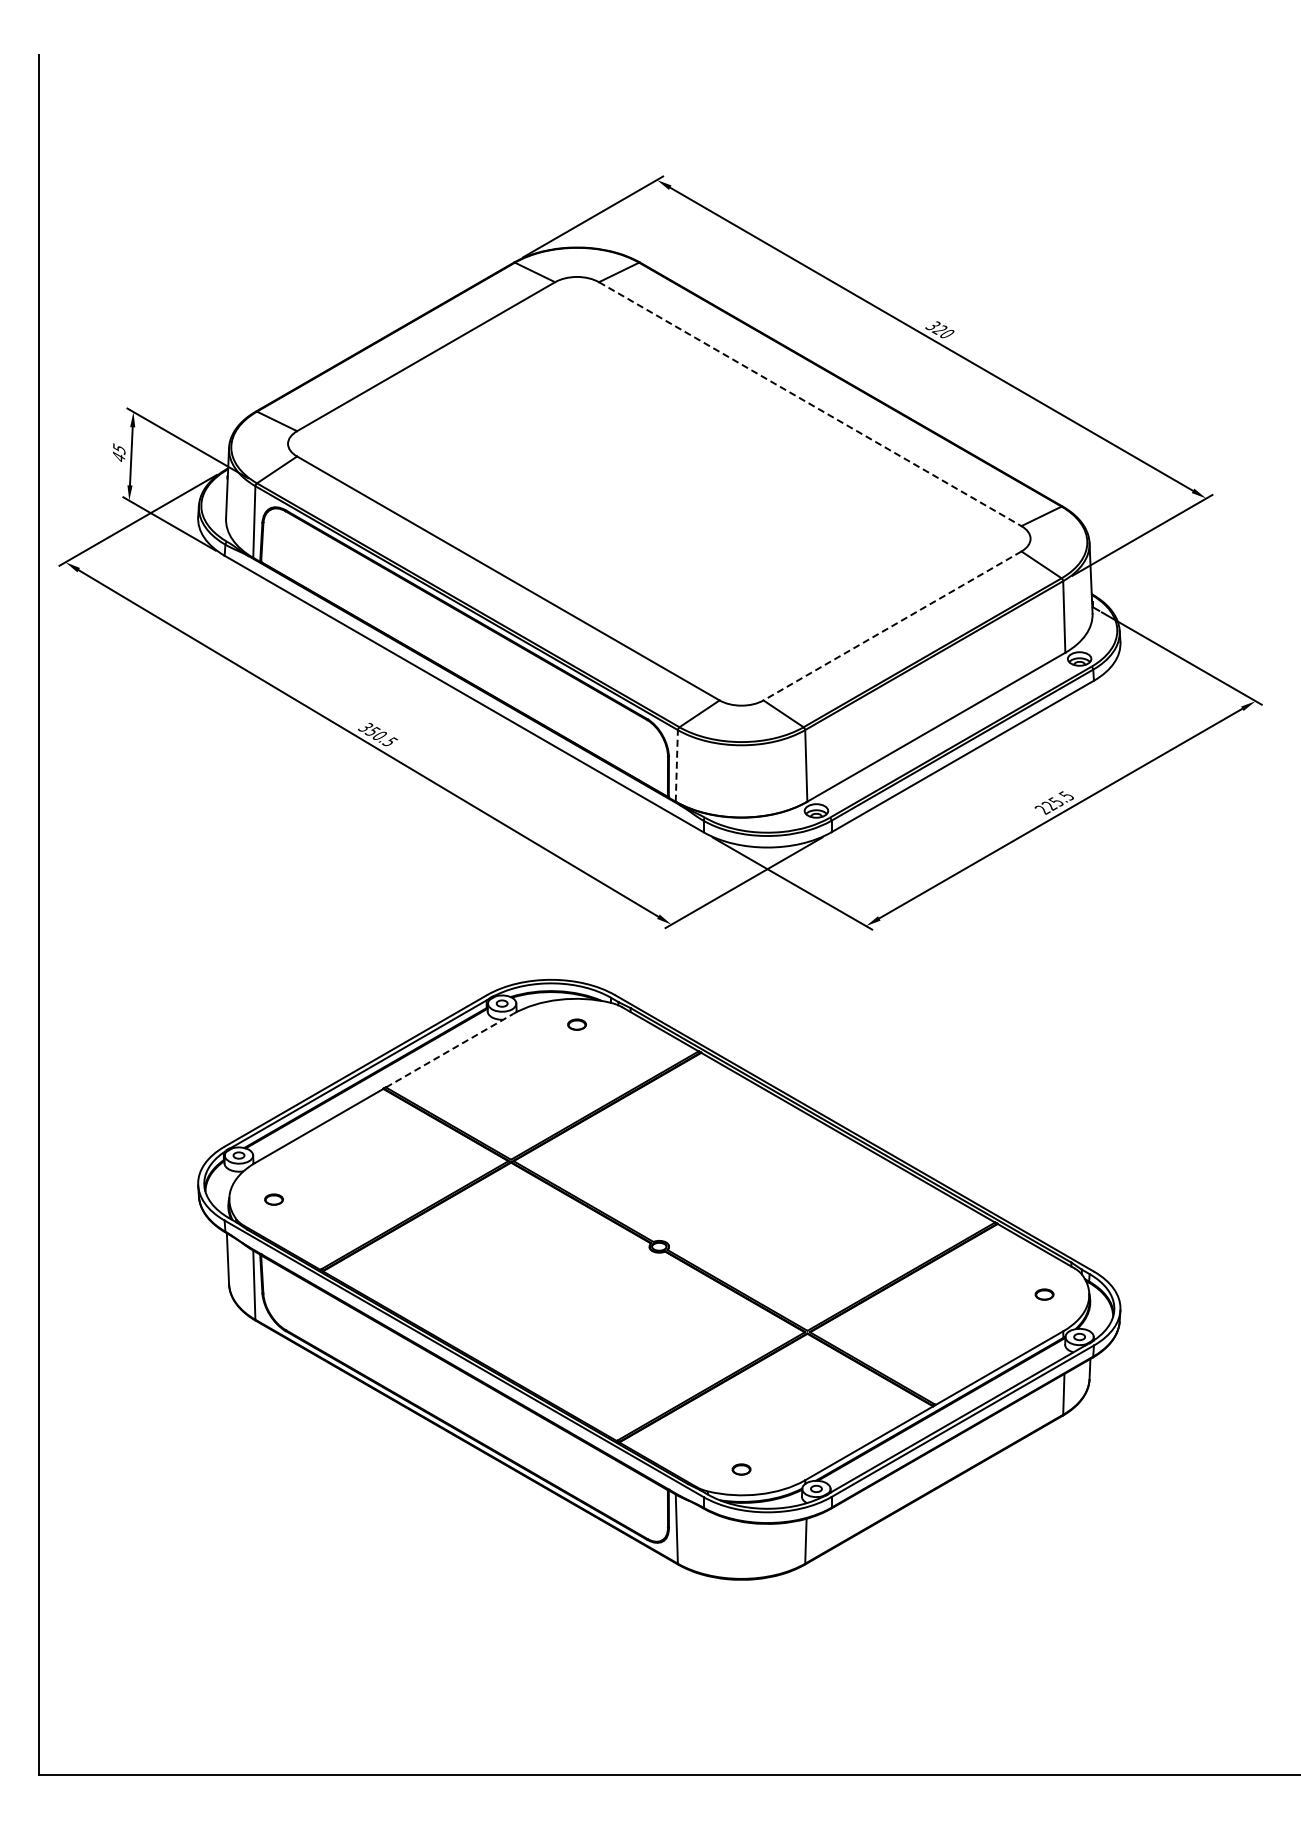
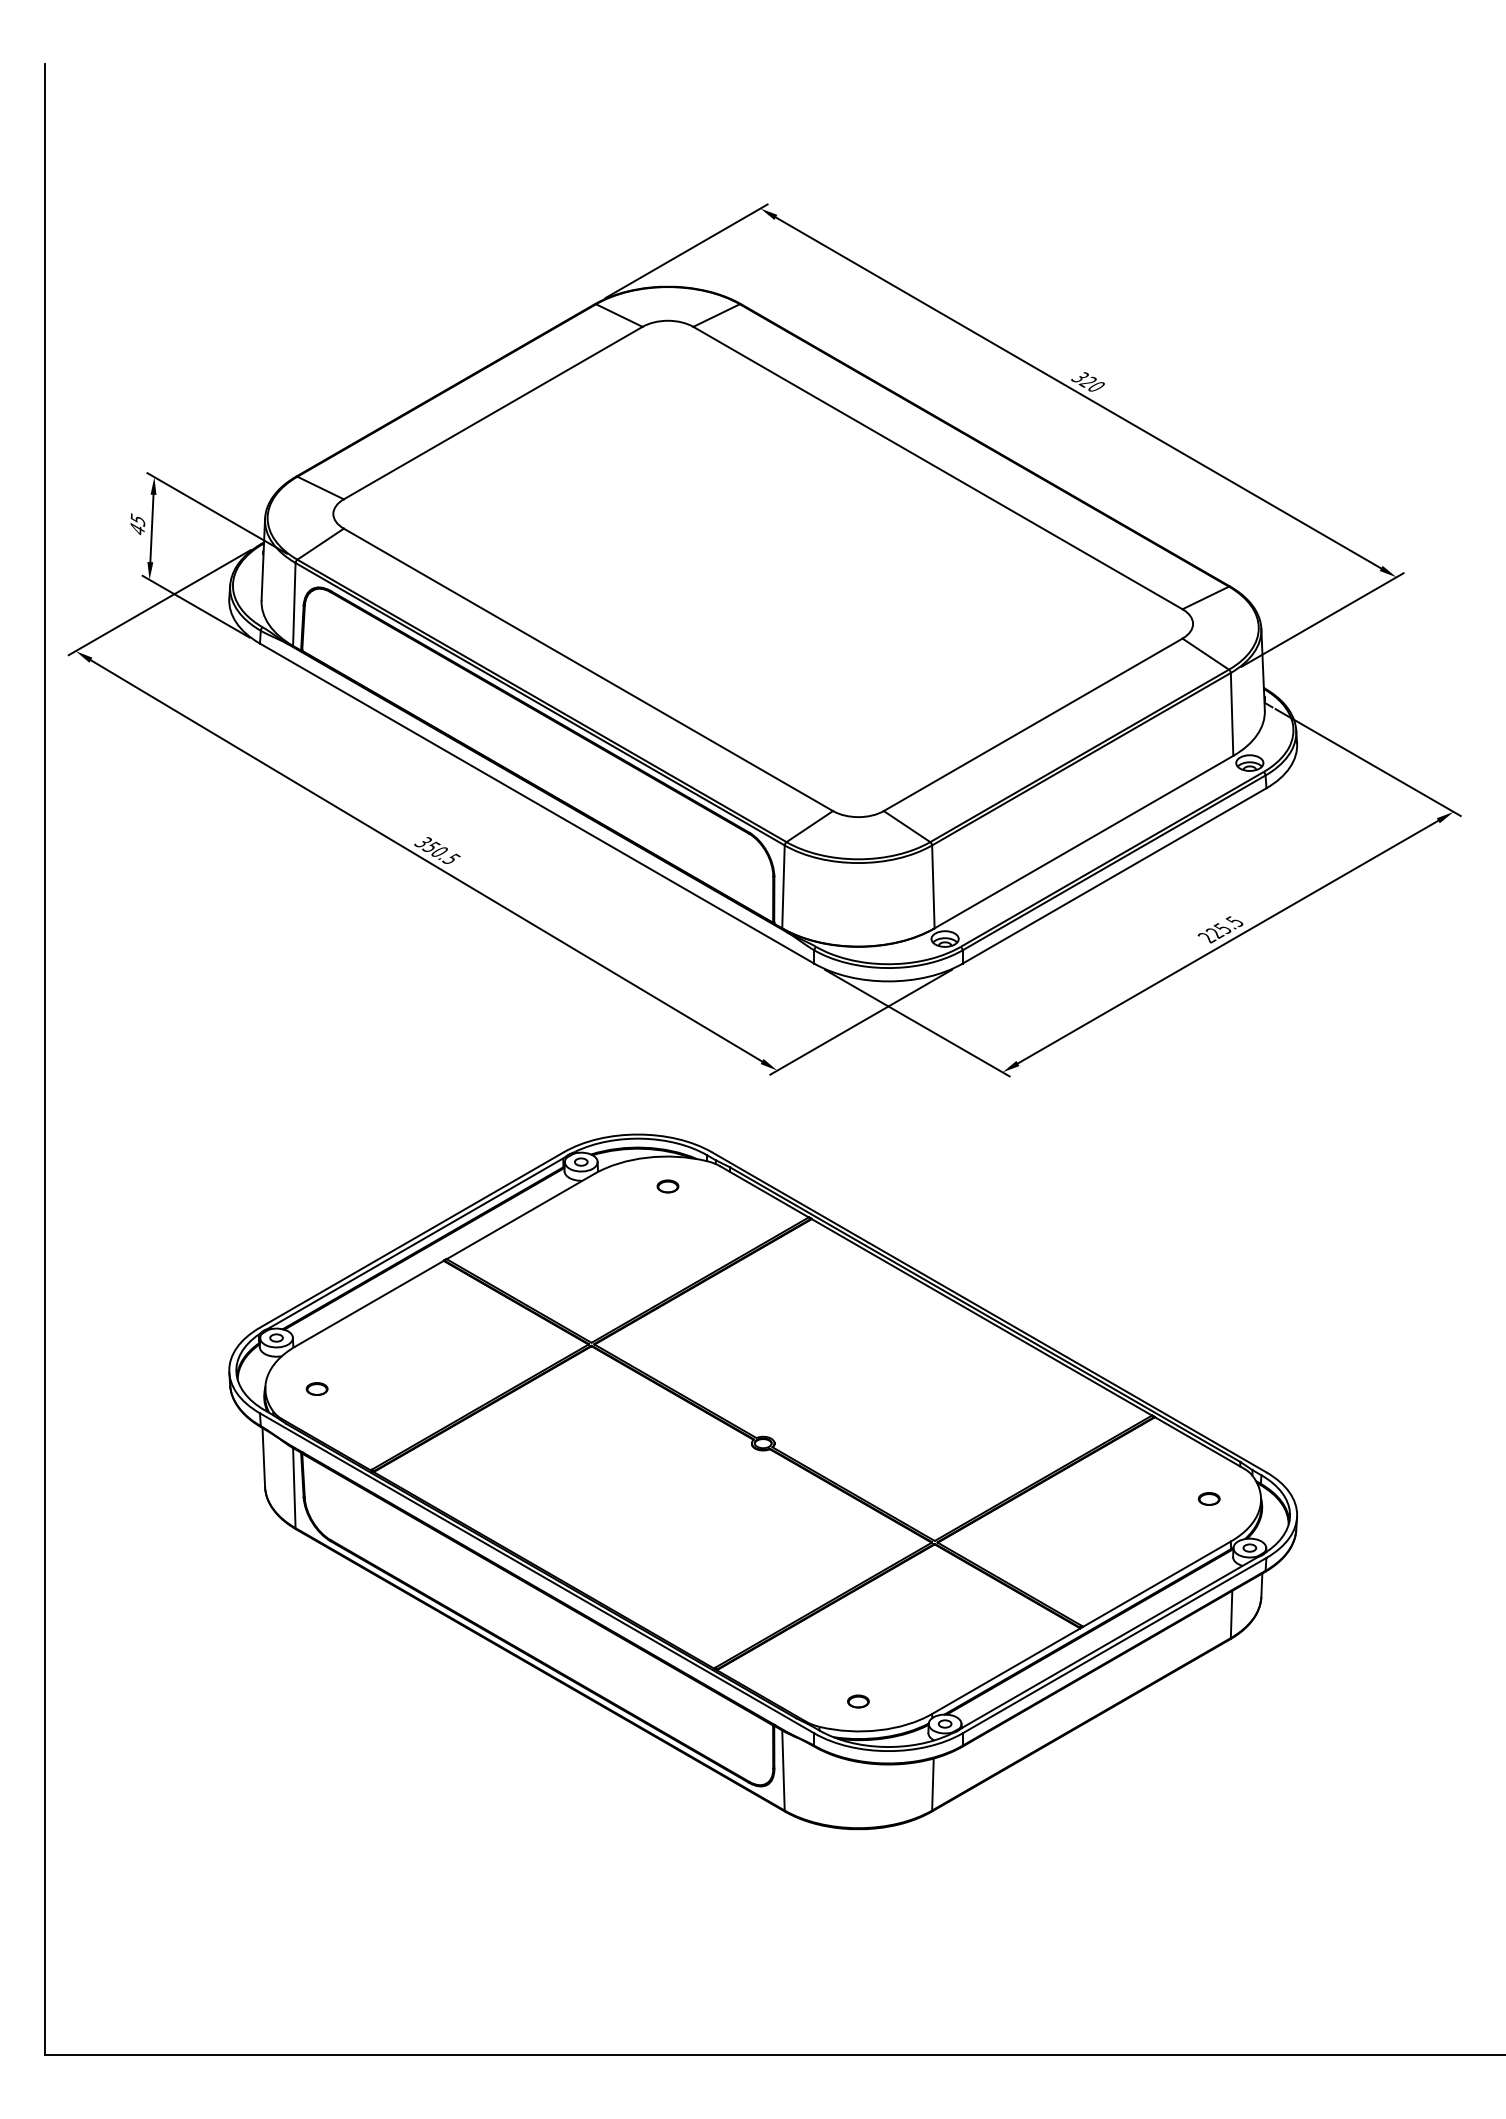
line: (810, 404) -> (938, 468), dashed -> solid
line: (892, 625) -> (1033, 724), dashed -> solid
line: (676, 765) -> (783, 886), dashed -> solid
line: (449, 1050) -> (520, 1216), dashed -> solid

